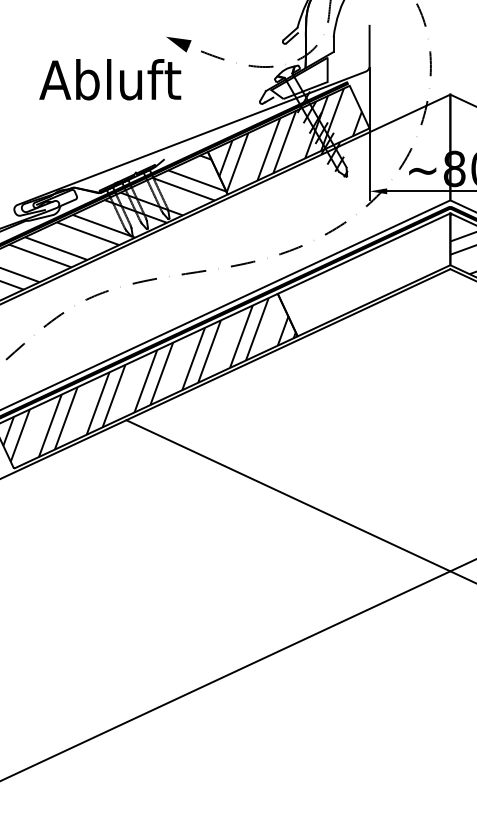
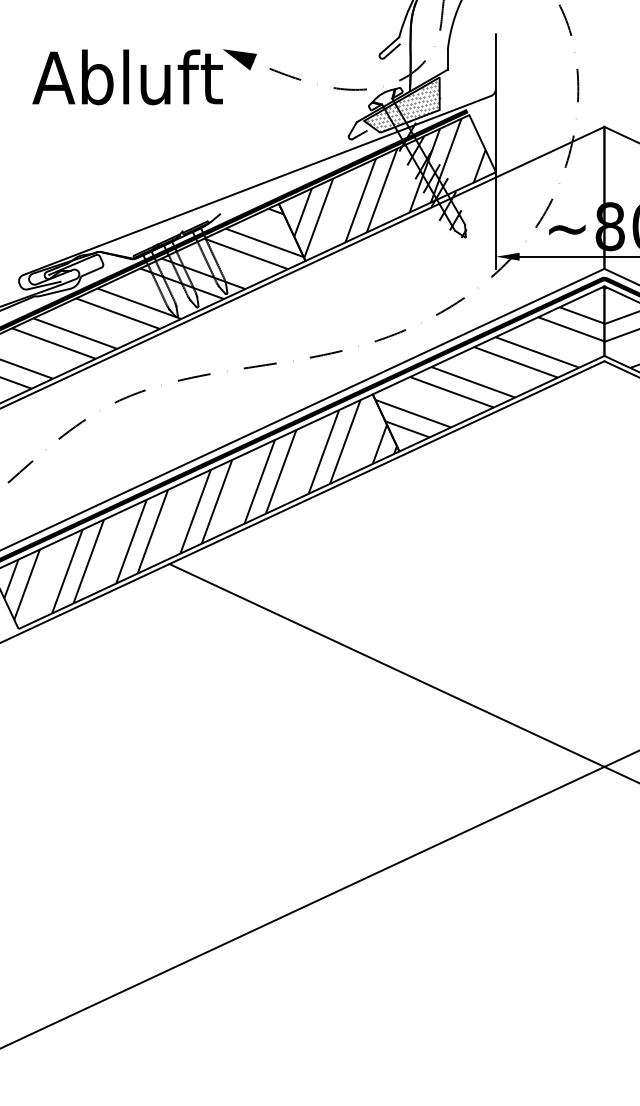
text: (110, 79) -> (128, 77), moved
hatch: (300, 79) -> (403, 106), added
hatch: (364, 269) -> (489, 361), added

